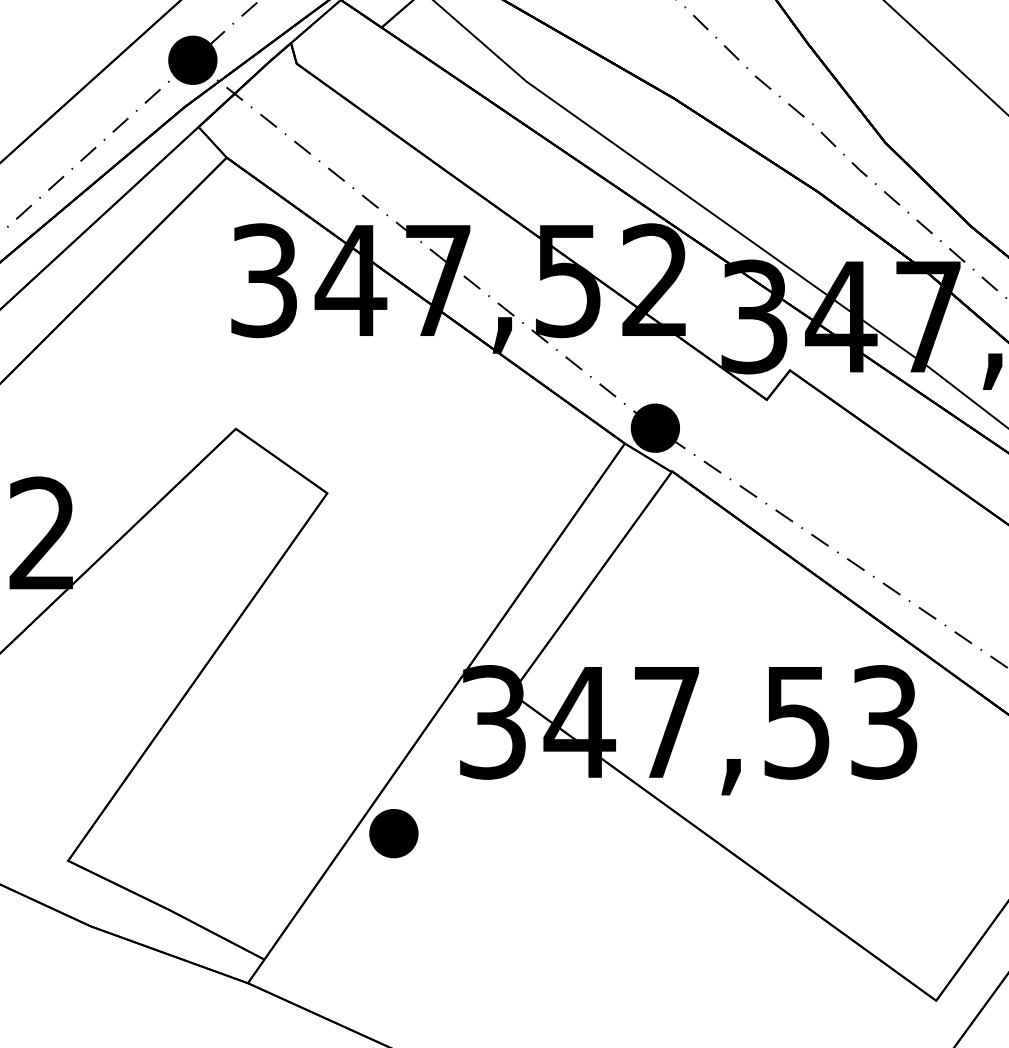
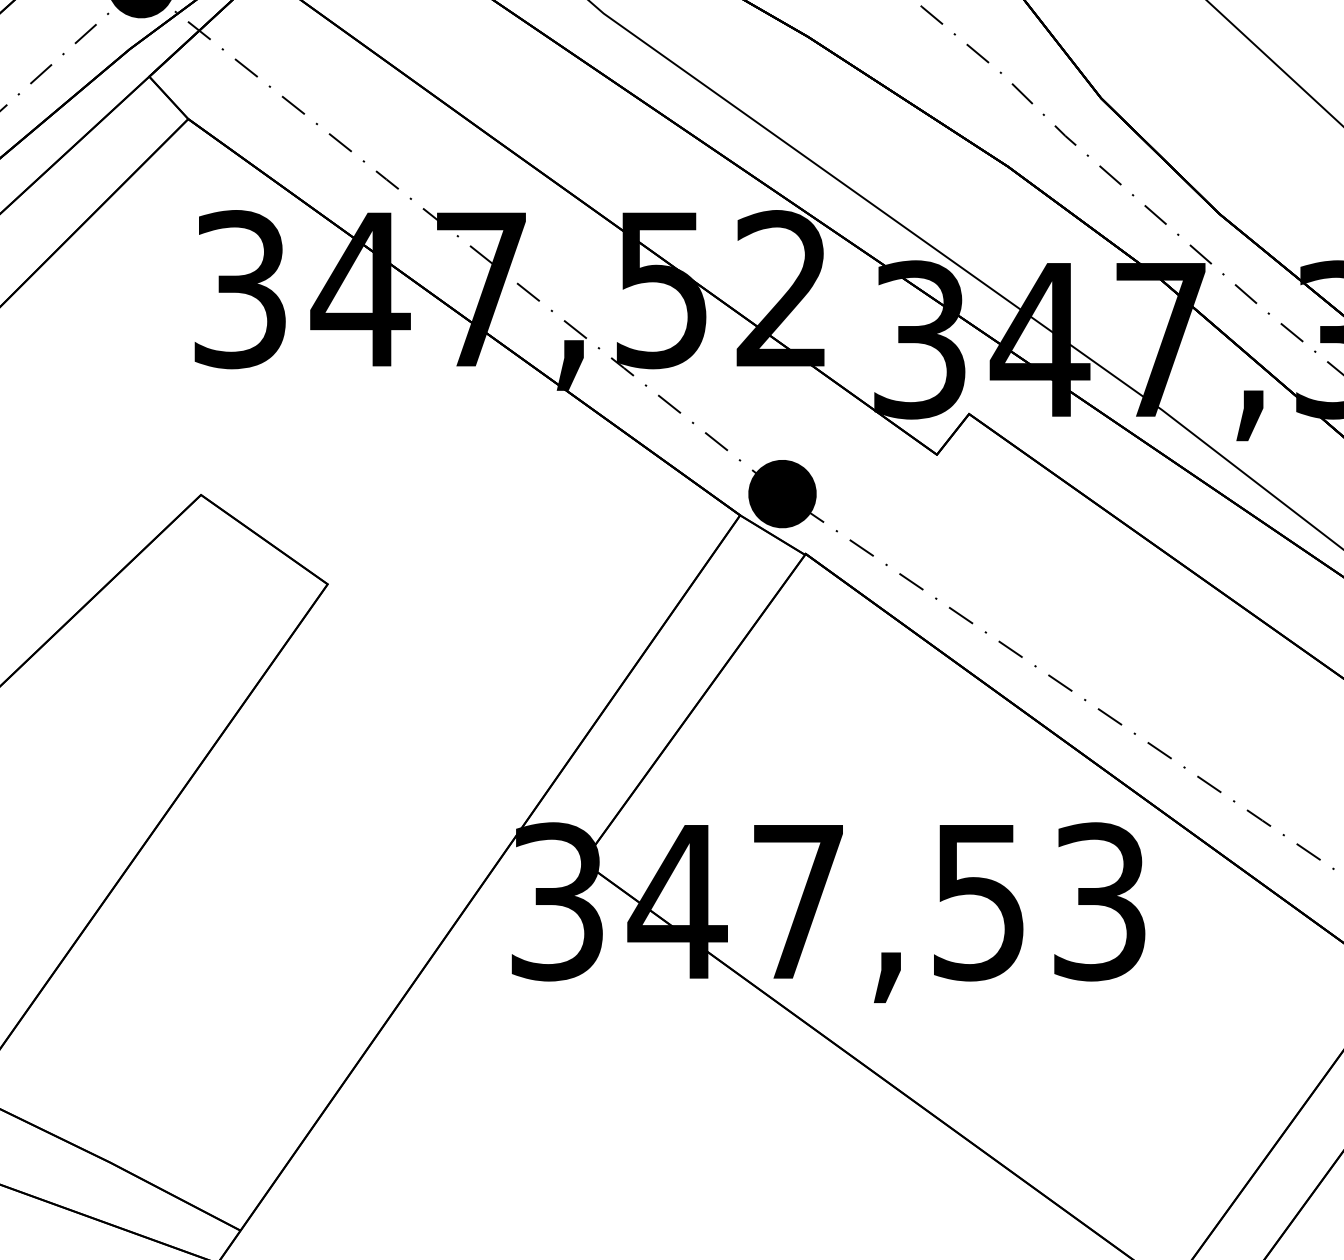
part: (393, 833) -> (419, 1055), removed

